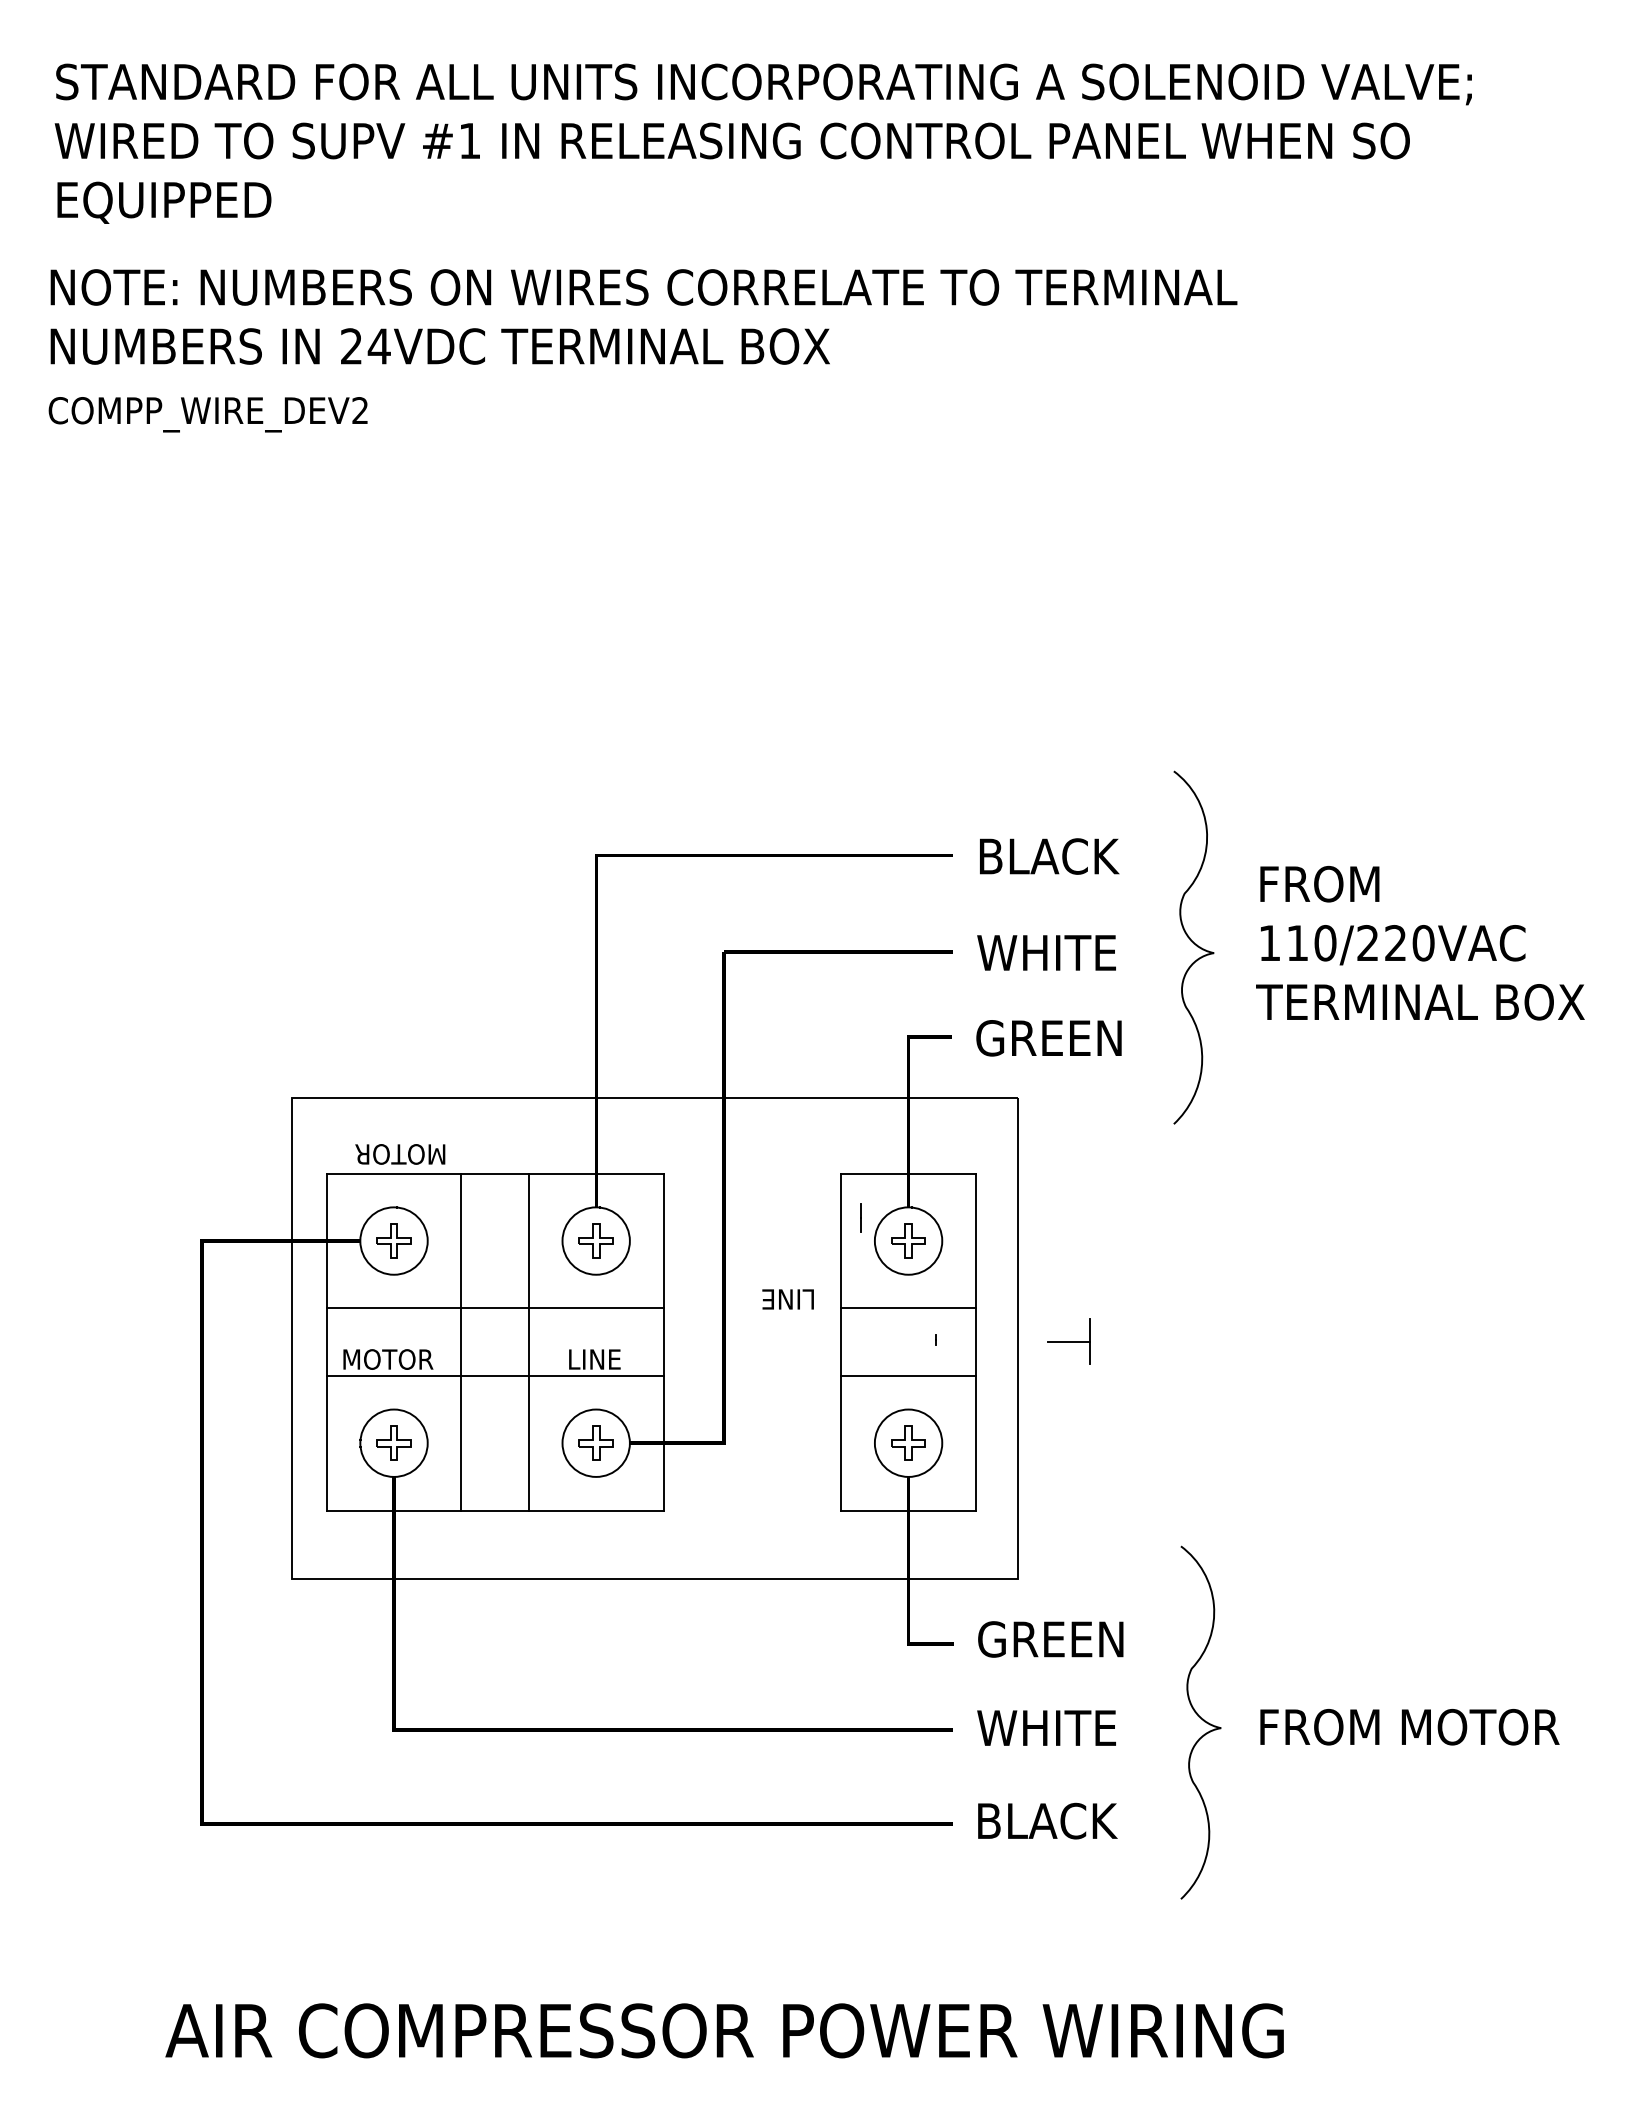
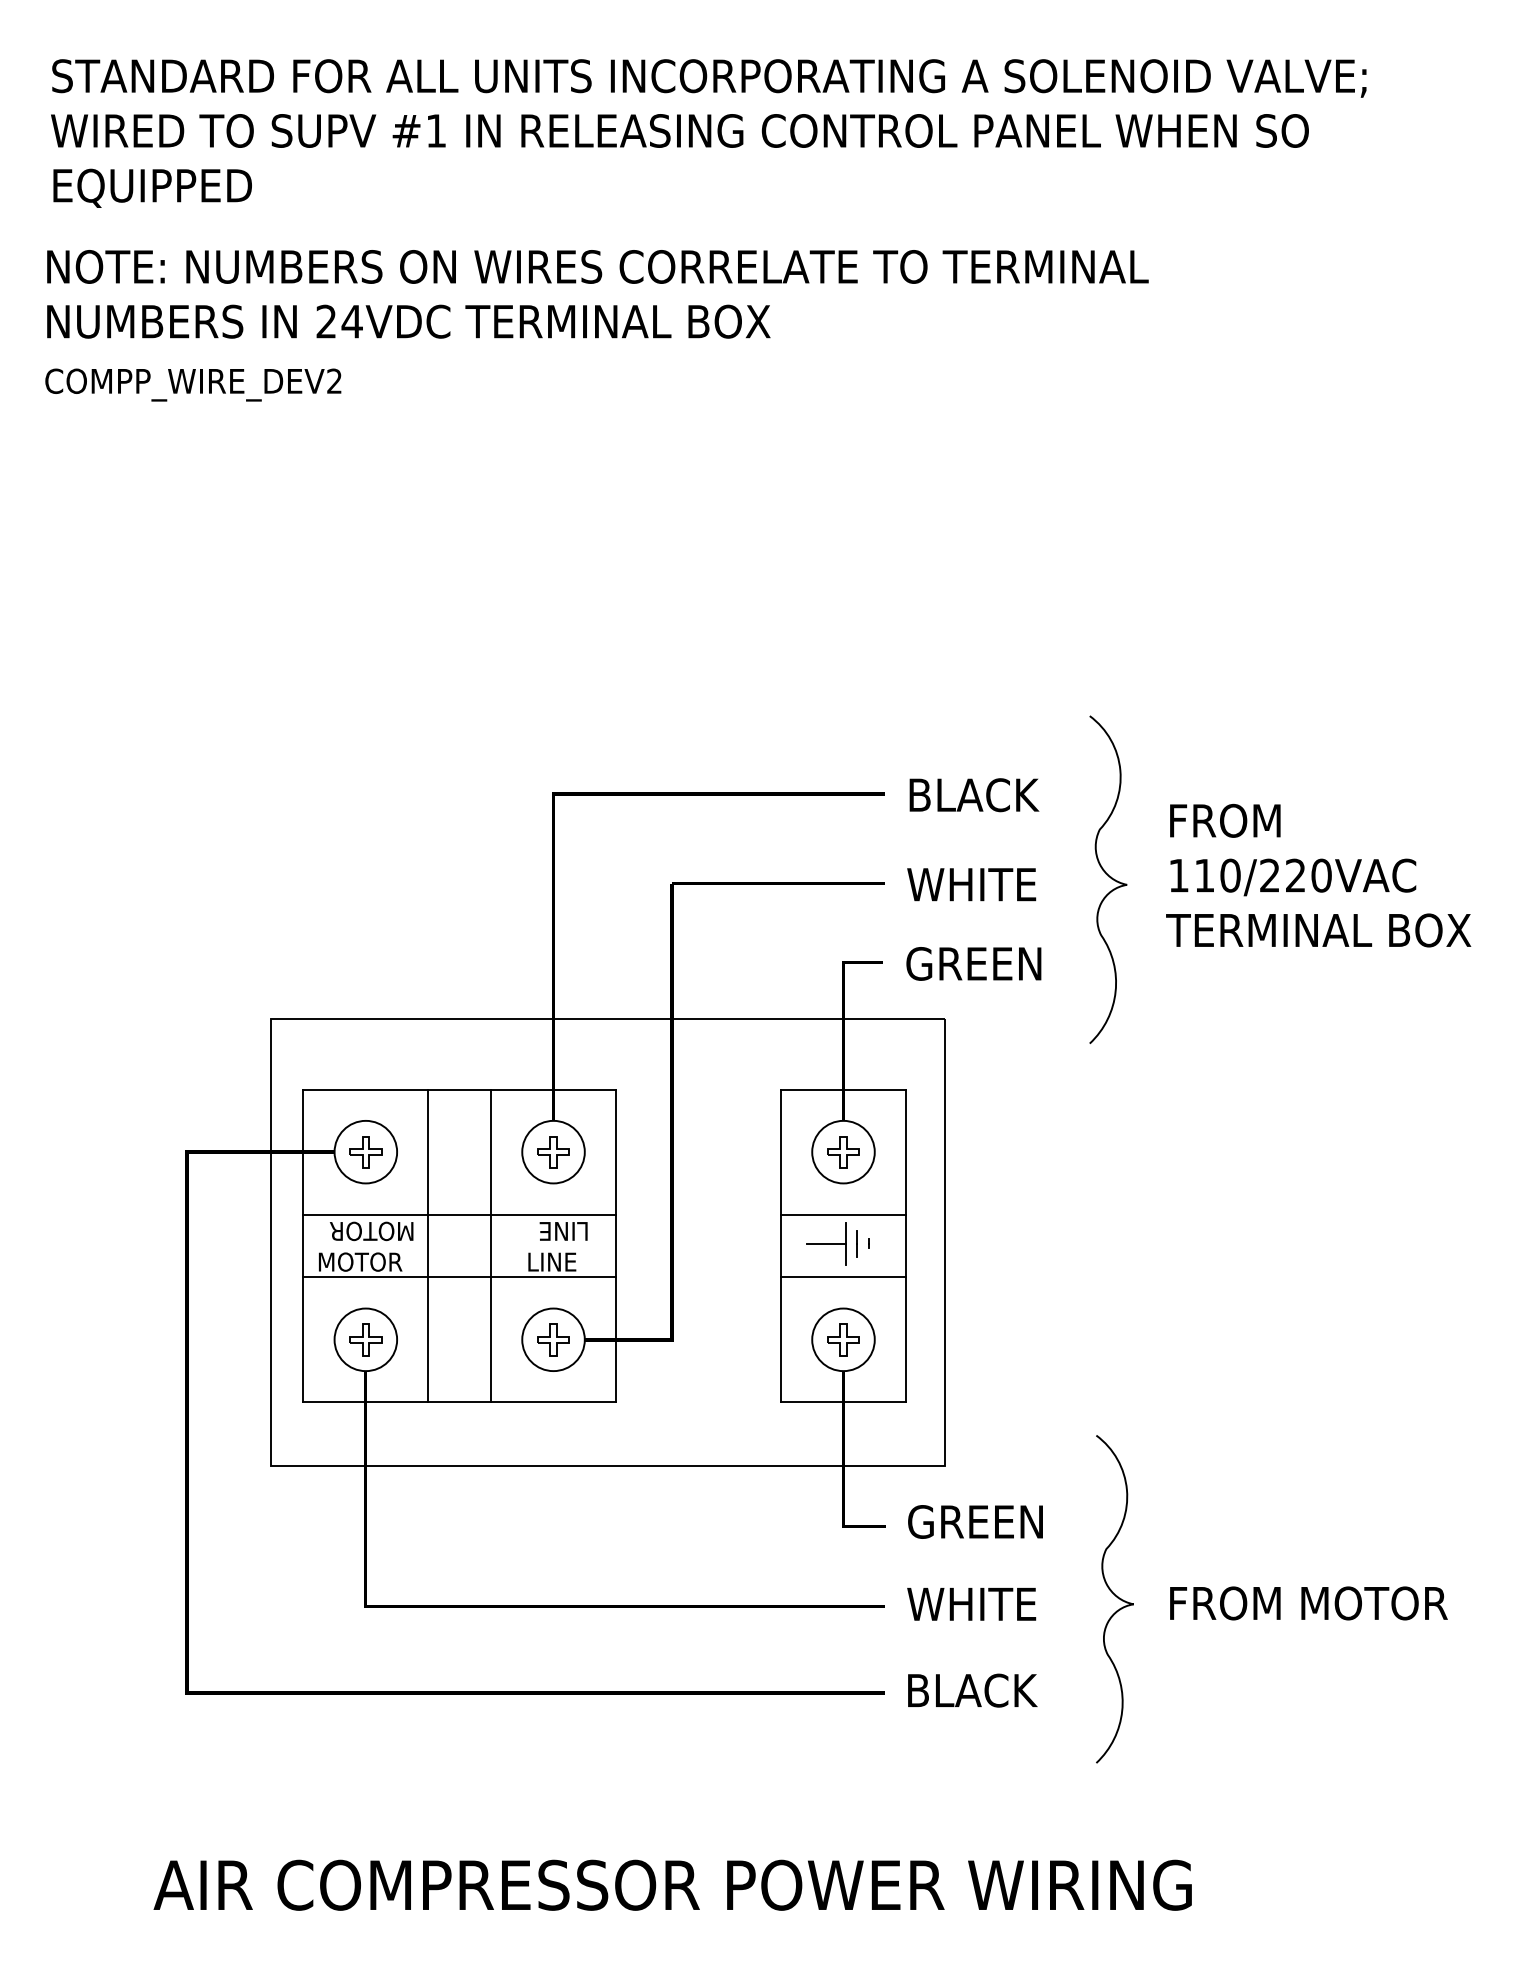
text: (400, 1154) -> (371, 1231), moved
line: (860, 1217) -> (857, 1243), moved
text: (787, 1299) -> (563, 1231), moved
part: (1068, 1341) -> (825, 1243), moved

